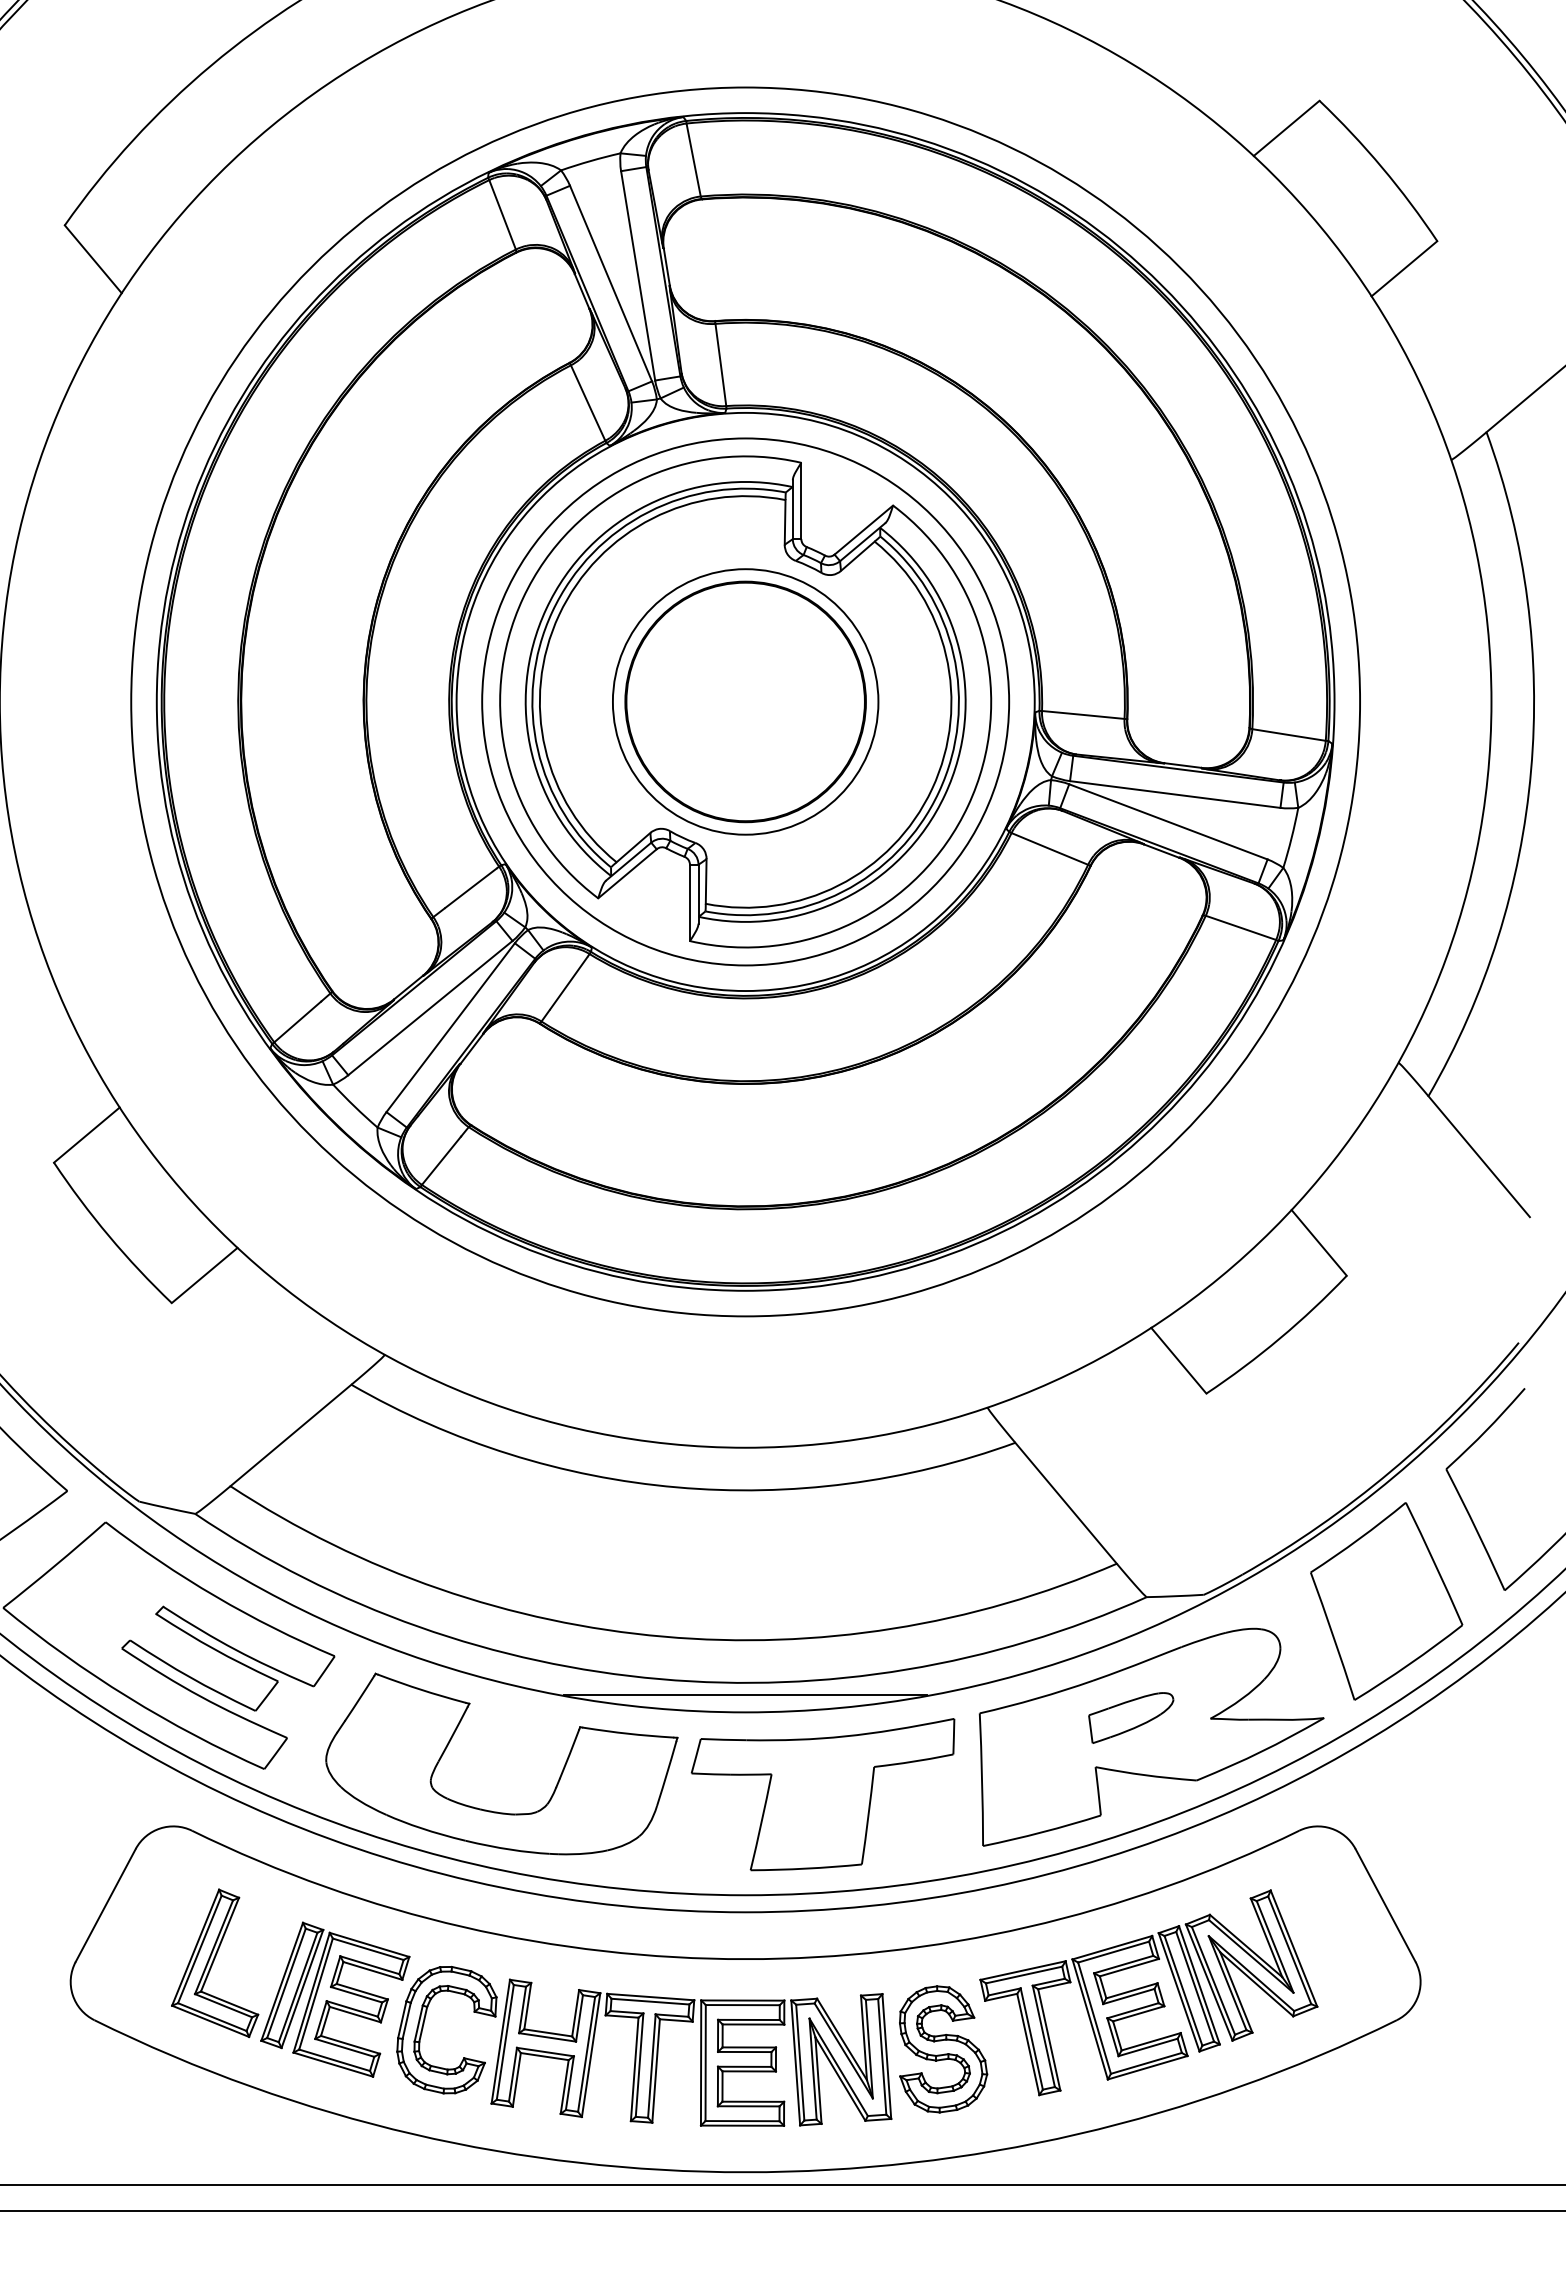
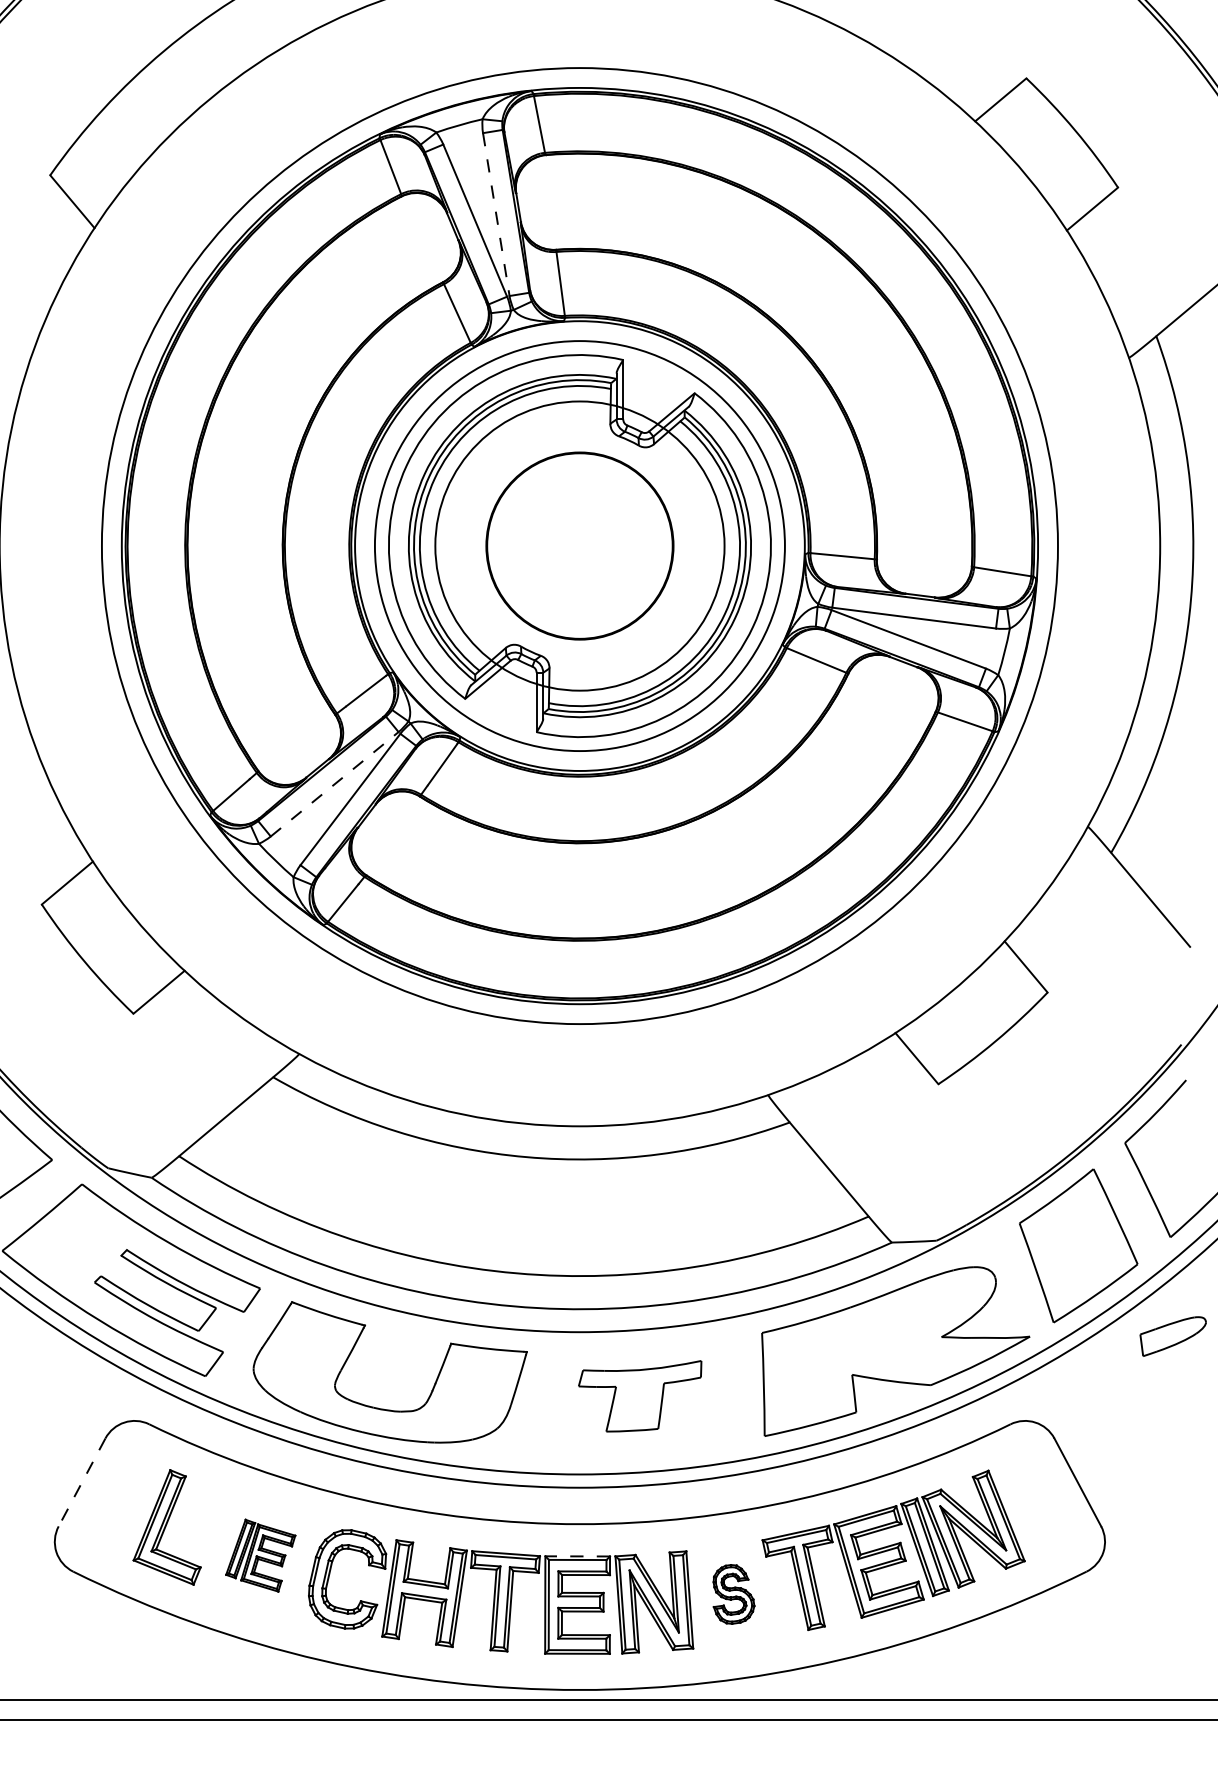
line: (638, 276) -> (496, 215), solid -> dashed
circle: (745, 701) -> (579, 545), size x1.4
line: (430, 1007) -> (334, 783), solid -> dashed
line: (745, 1695) -> (579, 1319), removed
part: (1131, 1717) -> (1173, 1336), moved
part: (822, 1794) -> (639, 1396), size x0.6
line: (105, 1905) -> (81, 1482), solid -> dashed
part: (335, 1999) -> (260, 1555), size x0.6
line: (742, 2000) -> (577, 1556), solid -> dashed
part: (943, 2049) -> (733, 1594), size x0.6

